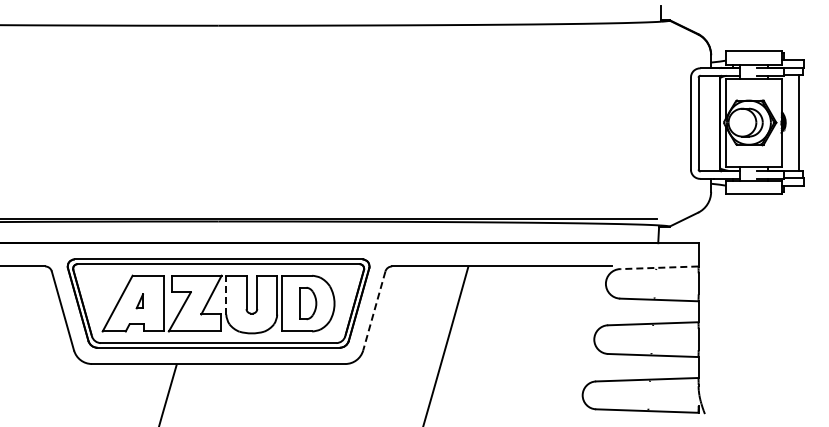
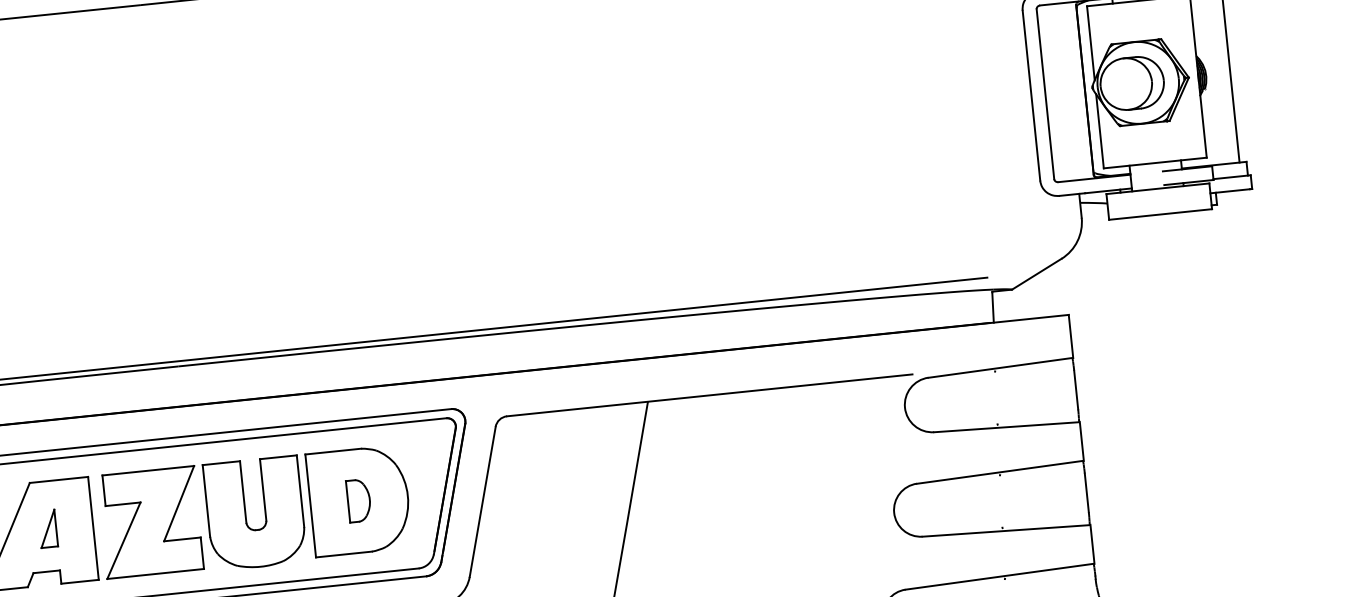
line: (658, 267) -> (998, 367), dashed -> solid
line: (226, 294) -> (206, 499), dashed -> solid
part: (139, 301) -> (47, 529), size x1.43
part: (307, 303) -> (357, 500), size x0.71
line: (374, 311) -> (483, 502), dashed -> solid

